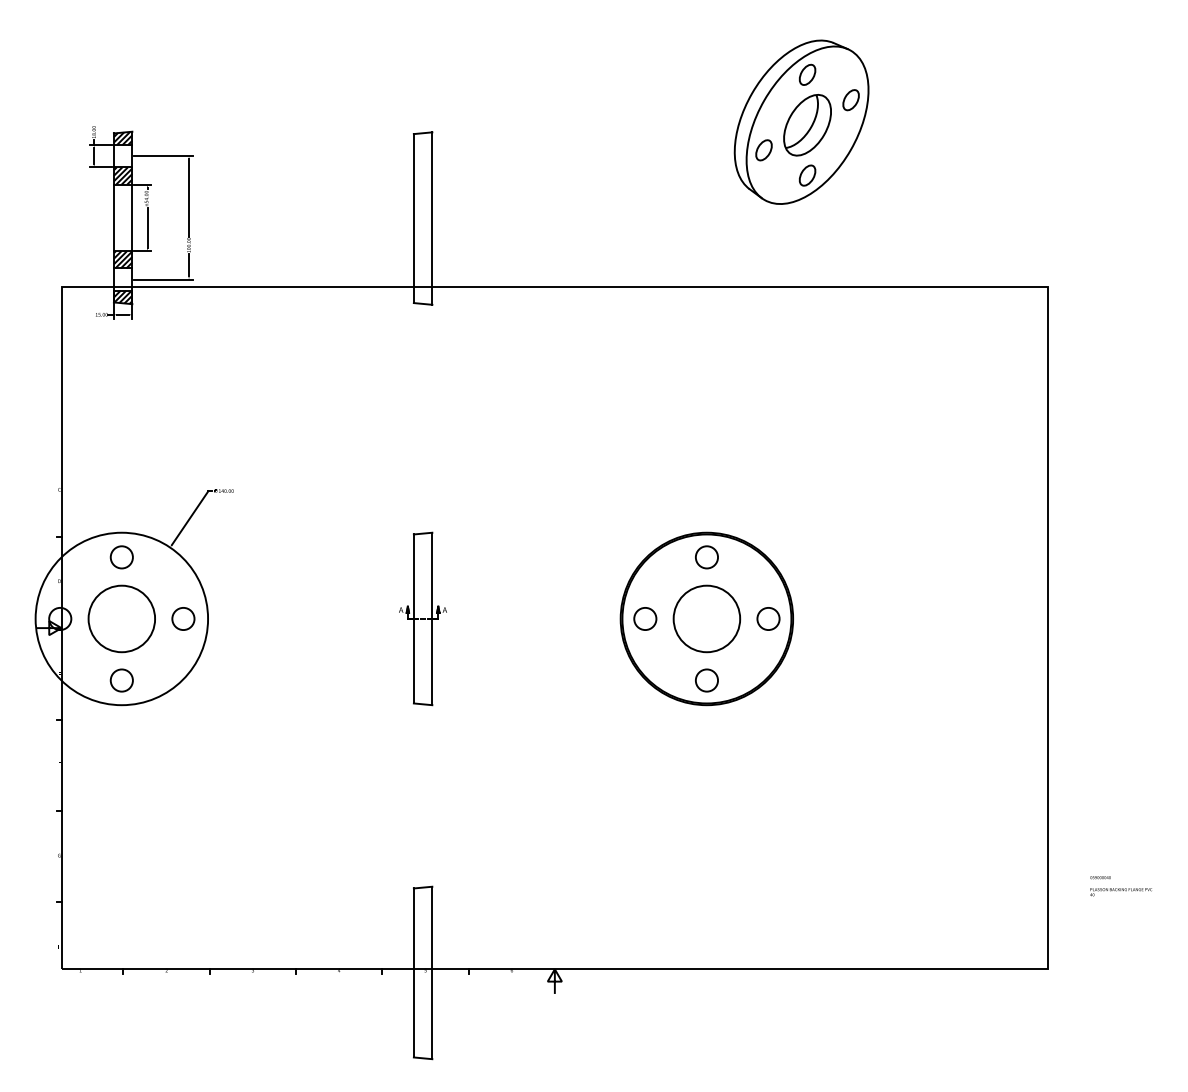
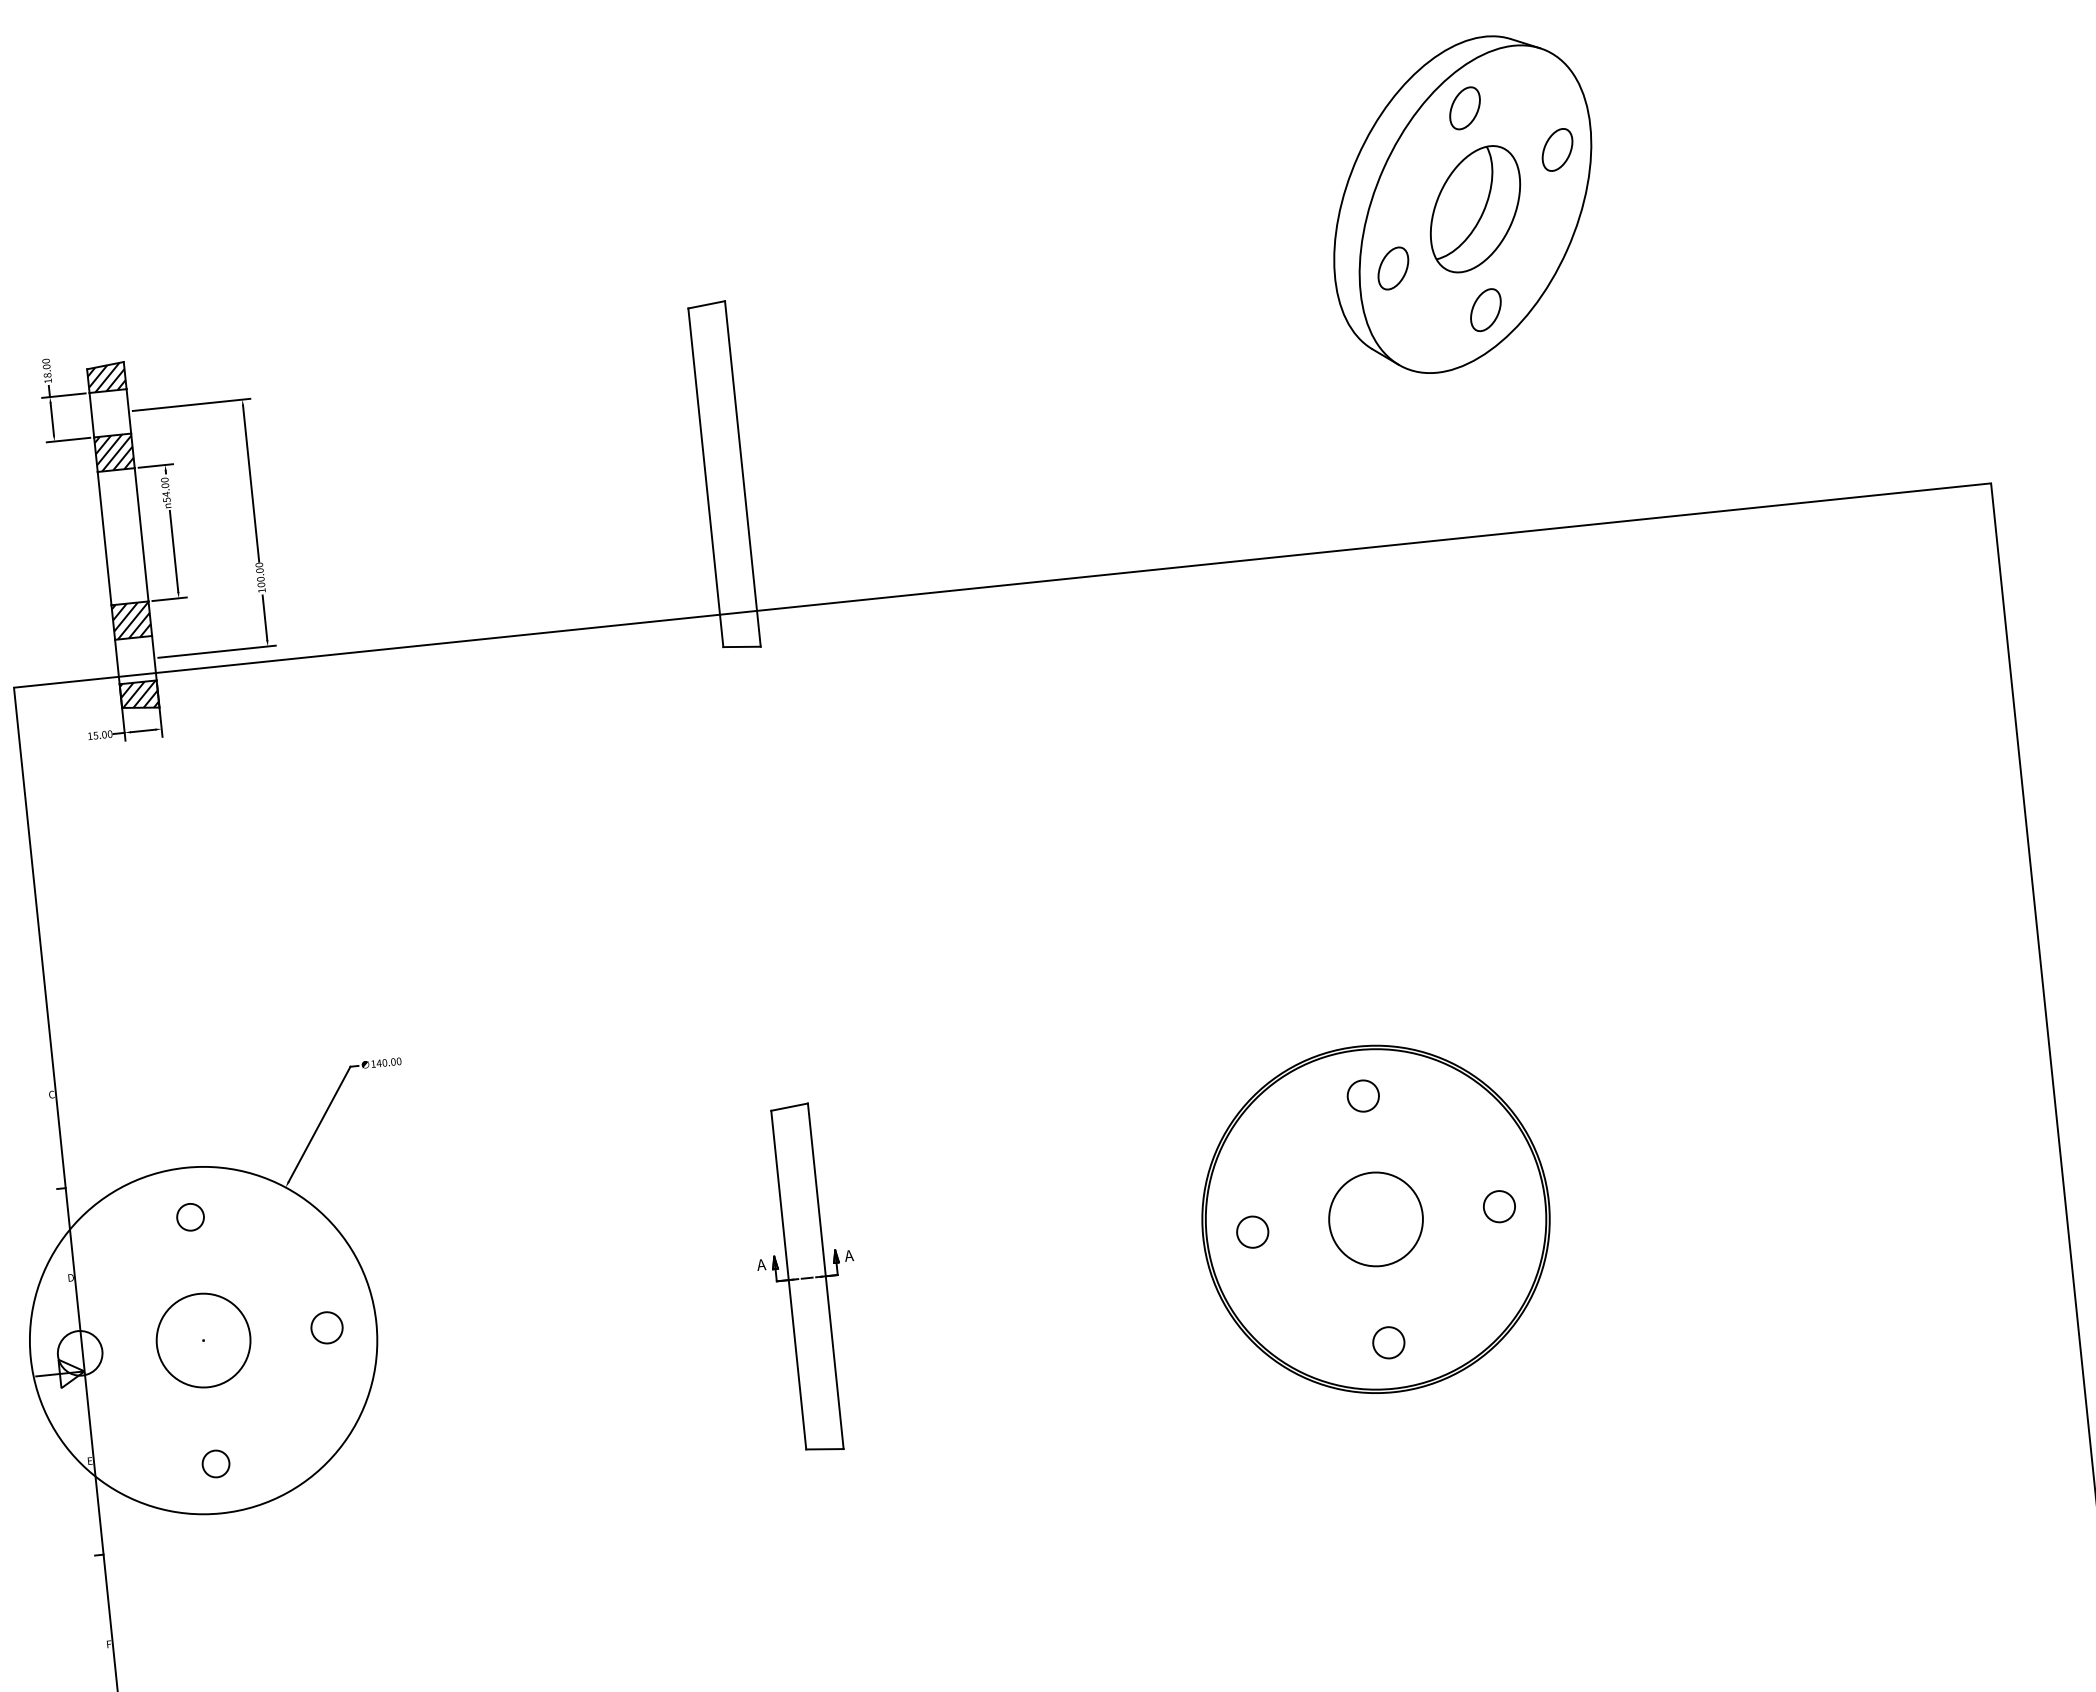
circle: (121, 557) -> (190, 1217), size x0.6
circle: (706, 557) -> (1362, 1096), size x0.7
circle: (121, 618) -> (202, 1339), size x0.7
circle: (183, 618) -> (327, 1326), size x0.7
circle: (645, 618) -> (1252, 1231), size x0.7
circle: (706, 618) -> (1375, 1218), size x0.7
circle: (768, 618) -> (1499, 1205), size x0.7
circle: (121, 680) -> (215, 1463), size x0.6
circle: (706, 680) -> (1387, 1342), size x0.7

